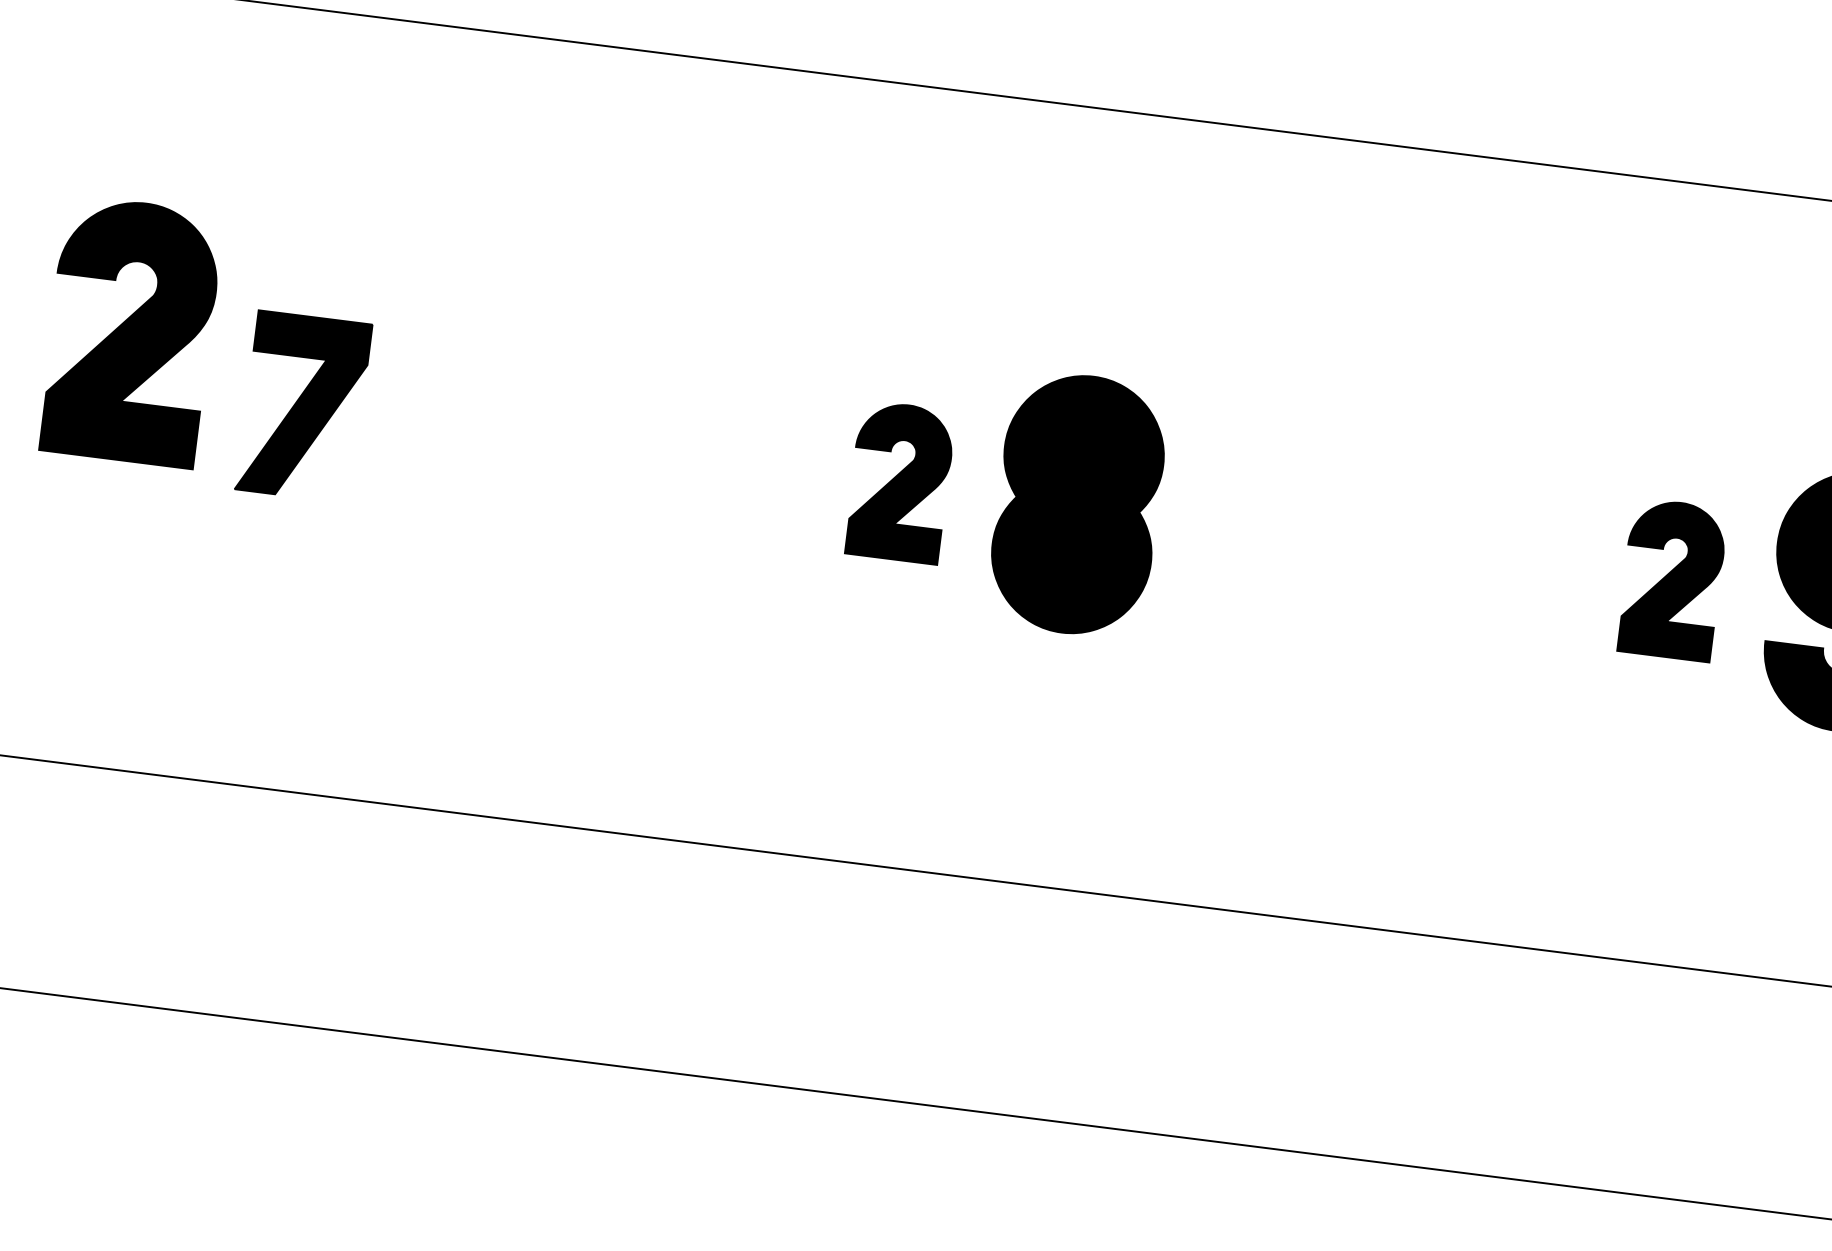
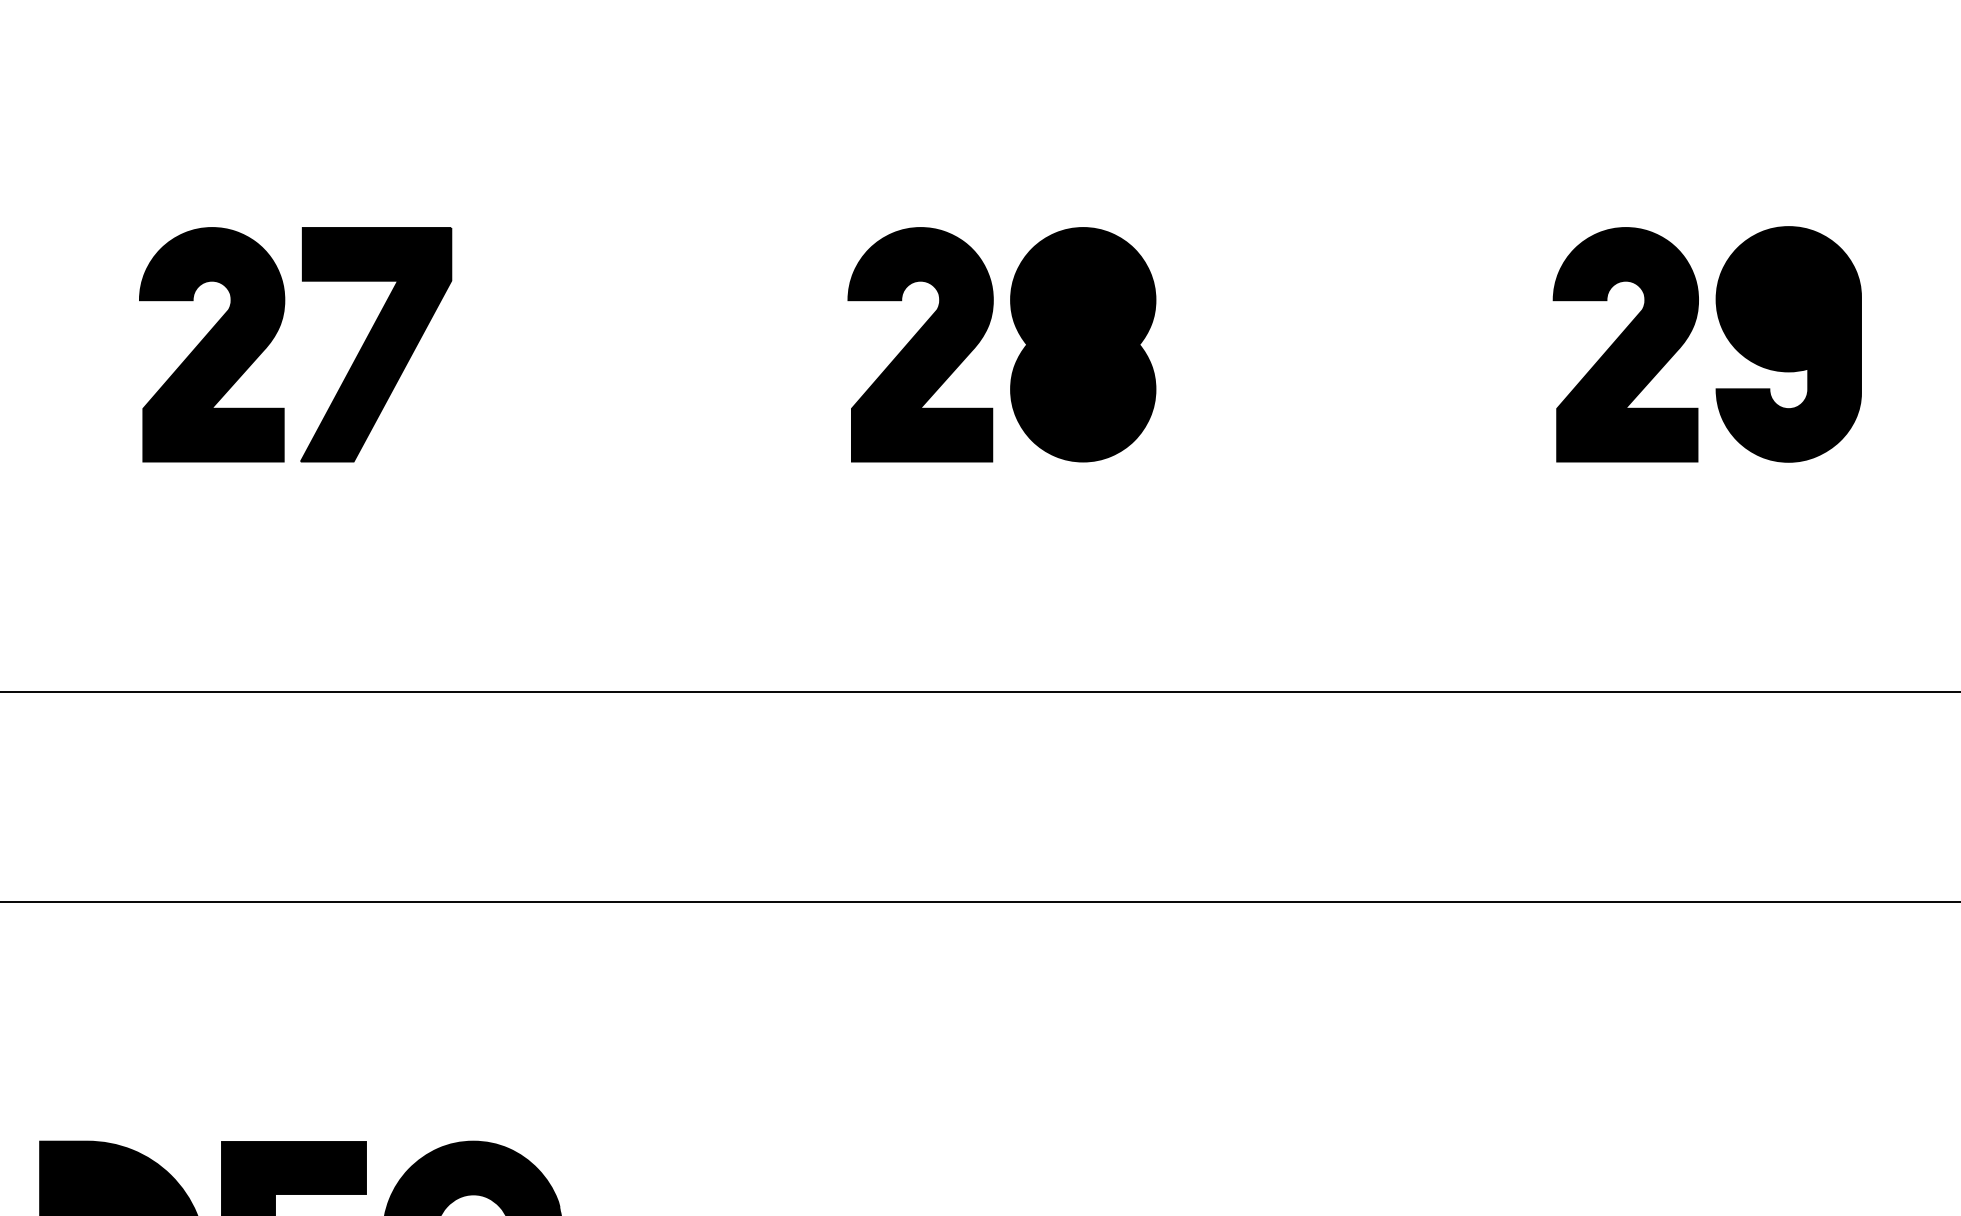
part: (130, 331) -> (212, 344), moved
part: (303, 406) -> (376, 344), size x1.43
part: (899, 481) -> (920, 344), size x1.67
part: (1671, 579) -> (1625, 344), size x1.67

